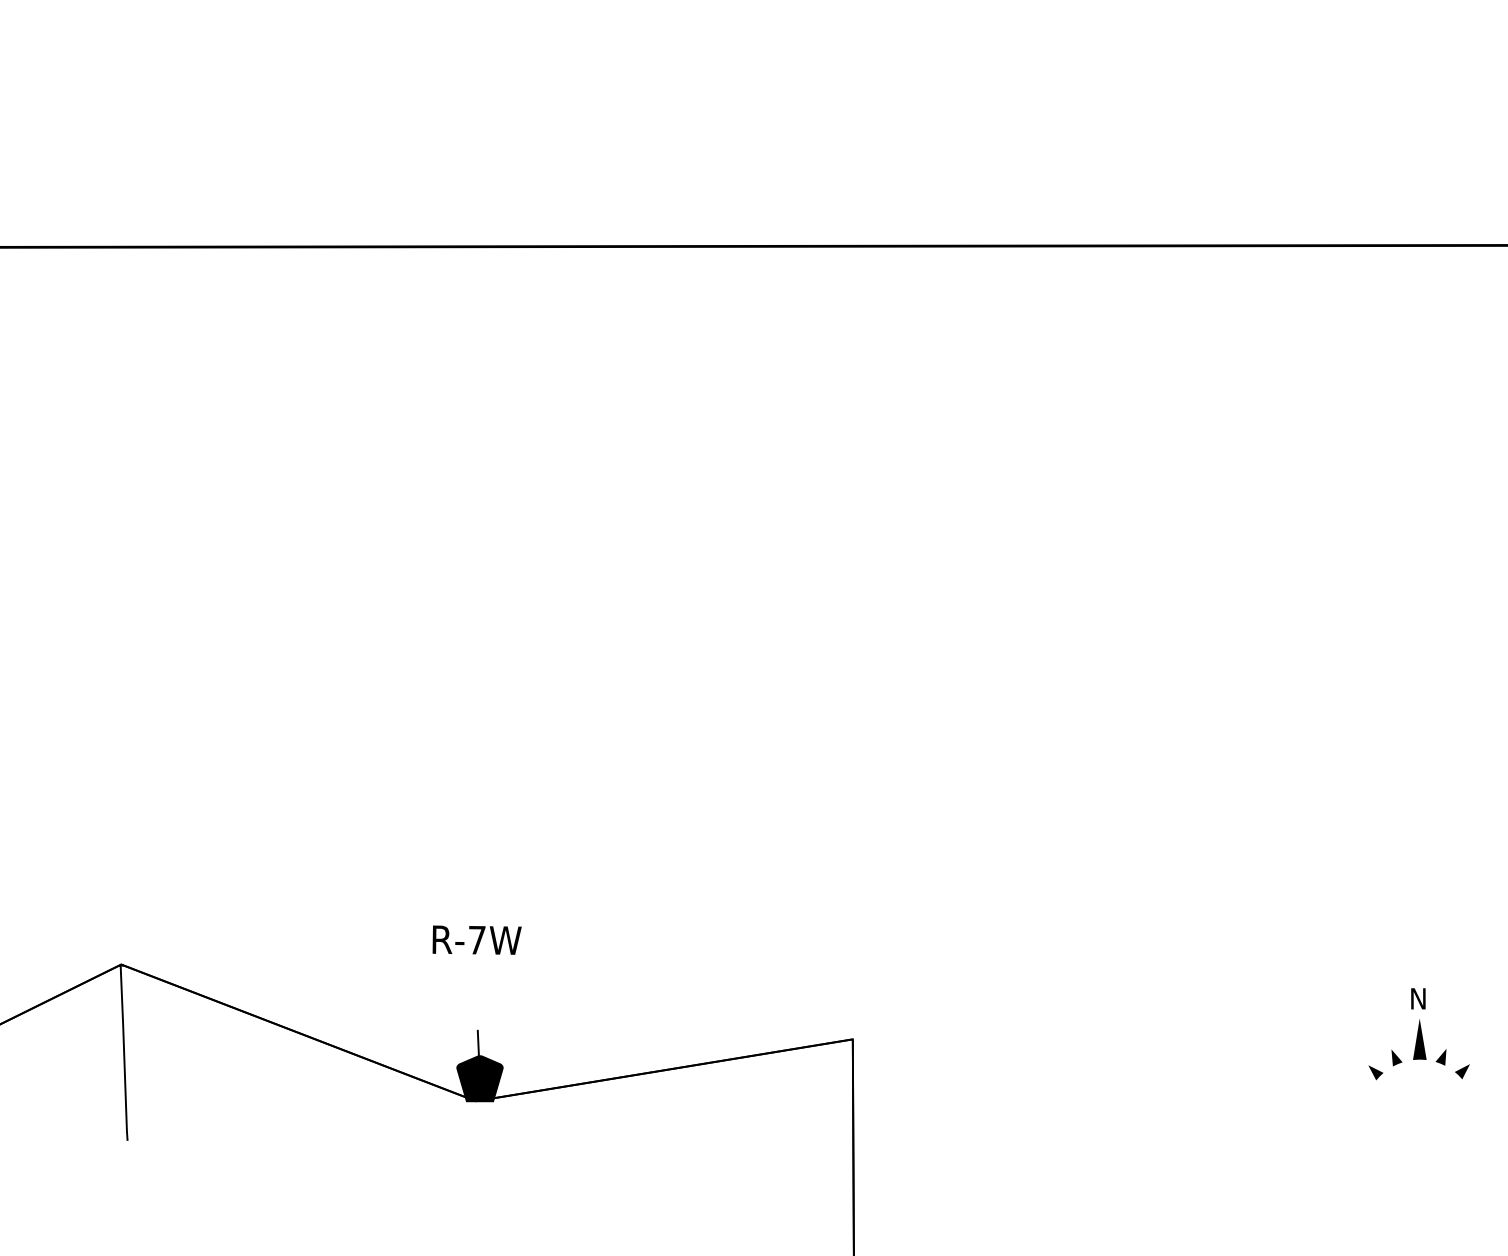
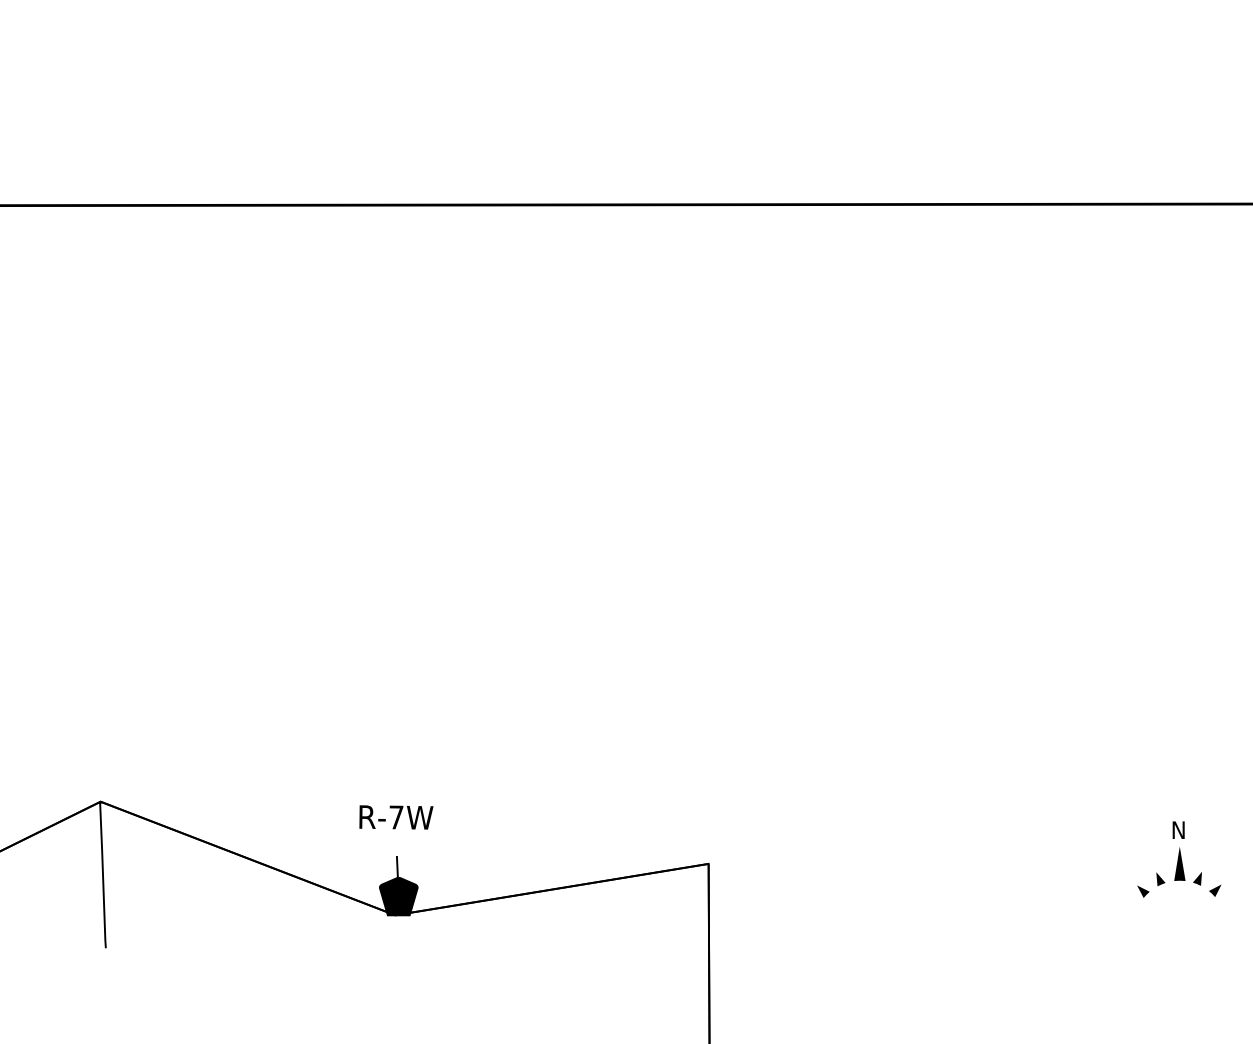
text: (477, 940) -> (396, 817), moved

